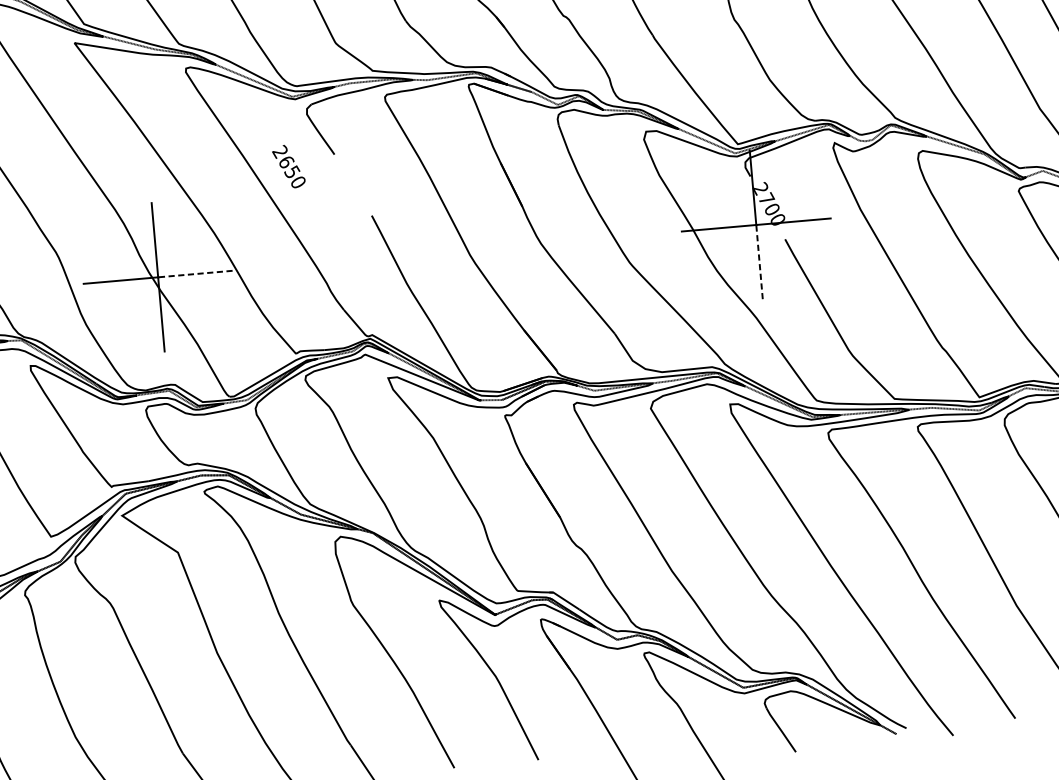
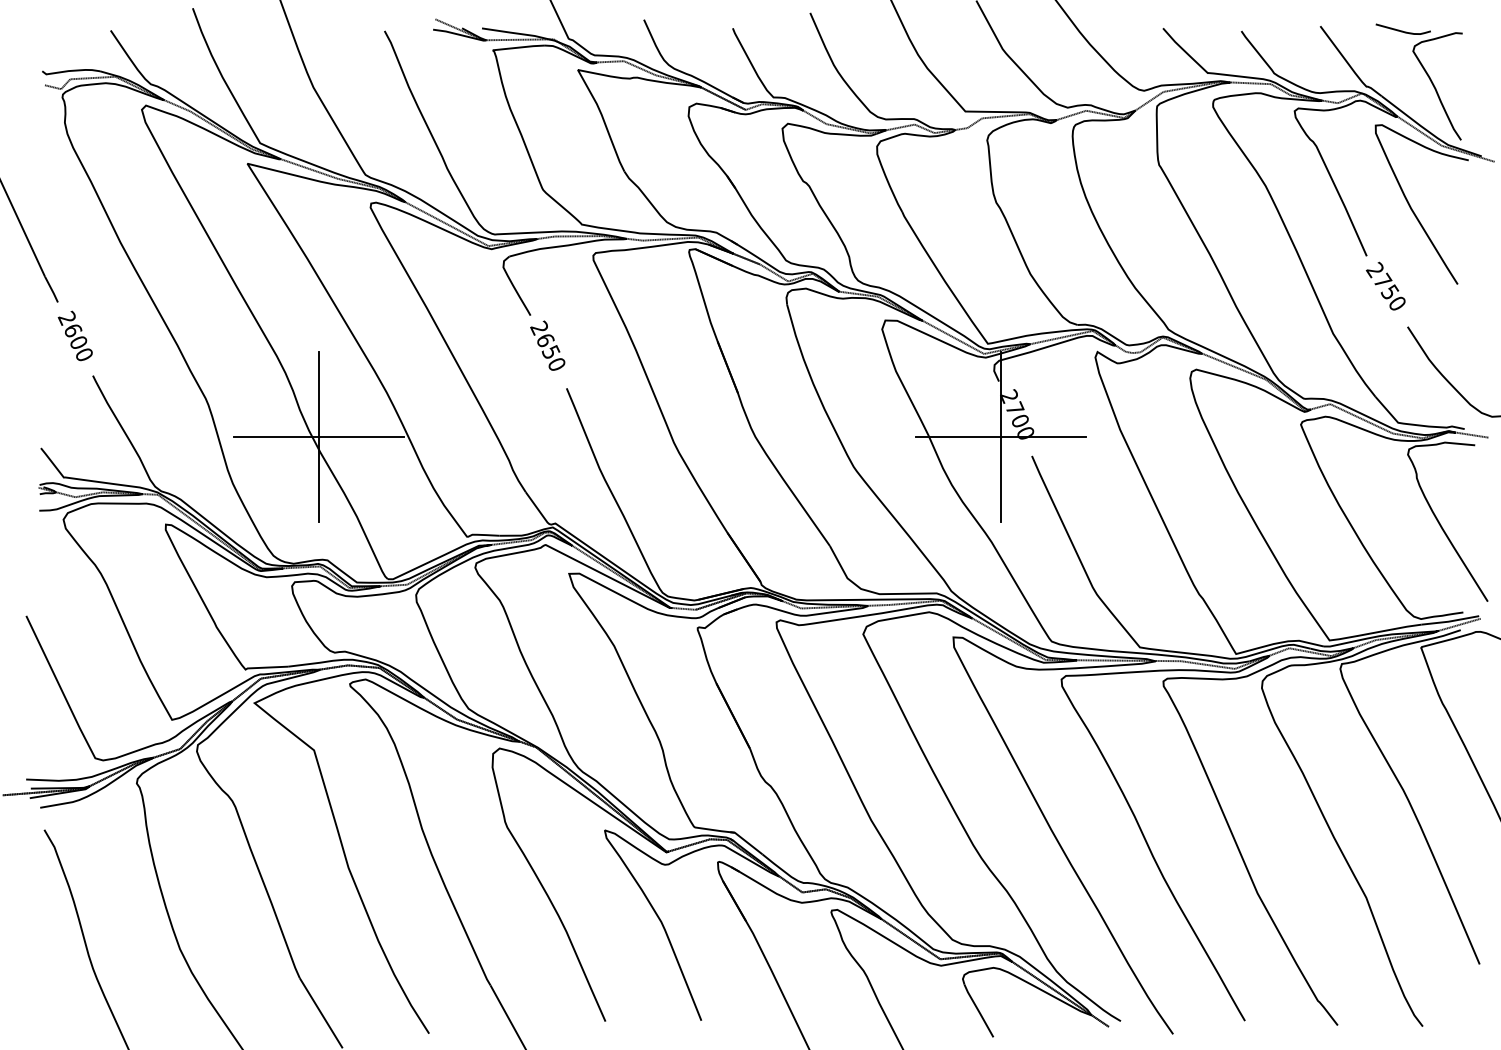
text: (288, 166) -> (547, 345), moved
line: (759, 261) -> (1000, 478), dashed -> solid
line: (194, 273) -> (360, 436), dashed -> solid

